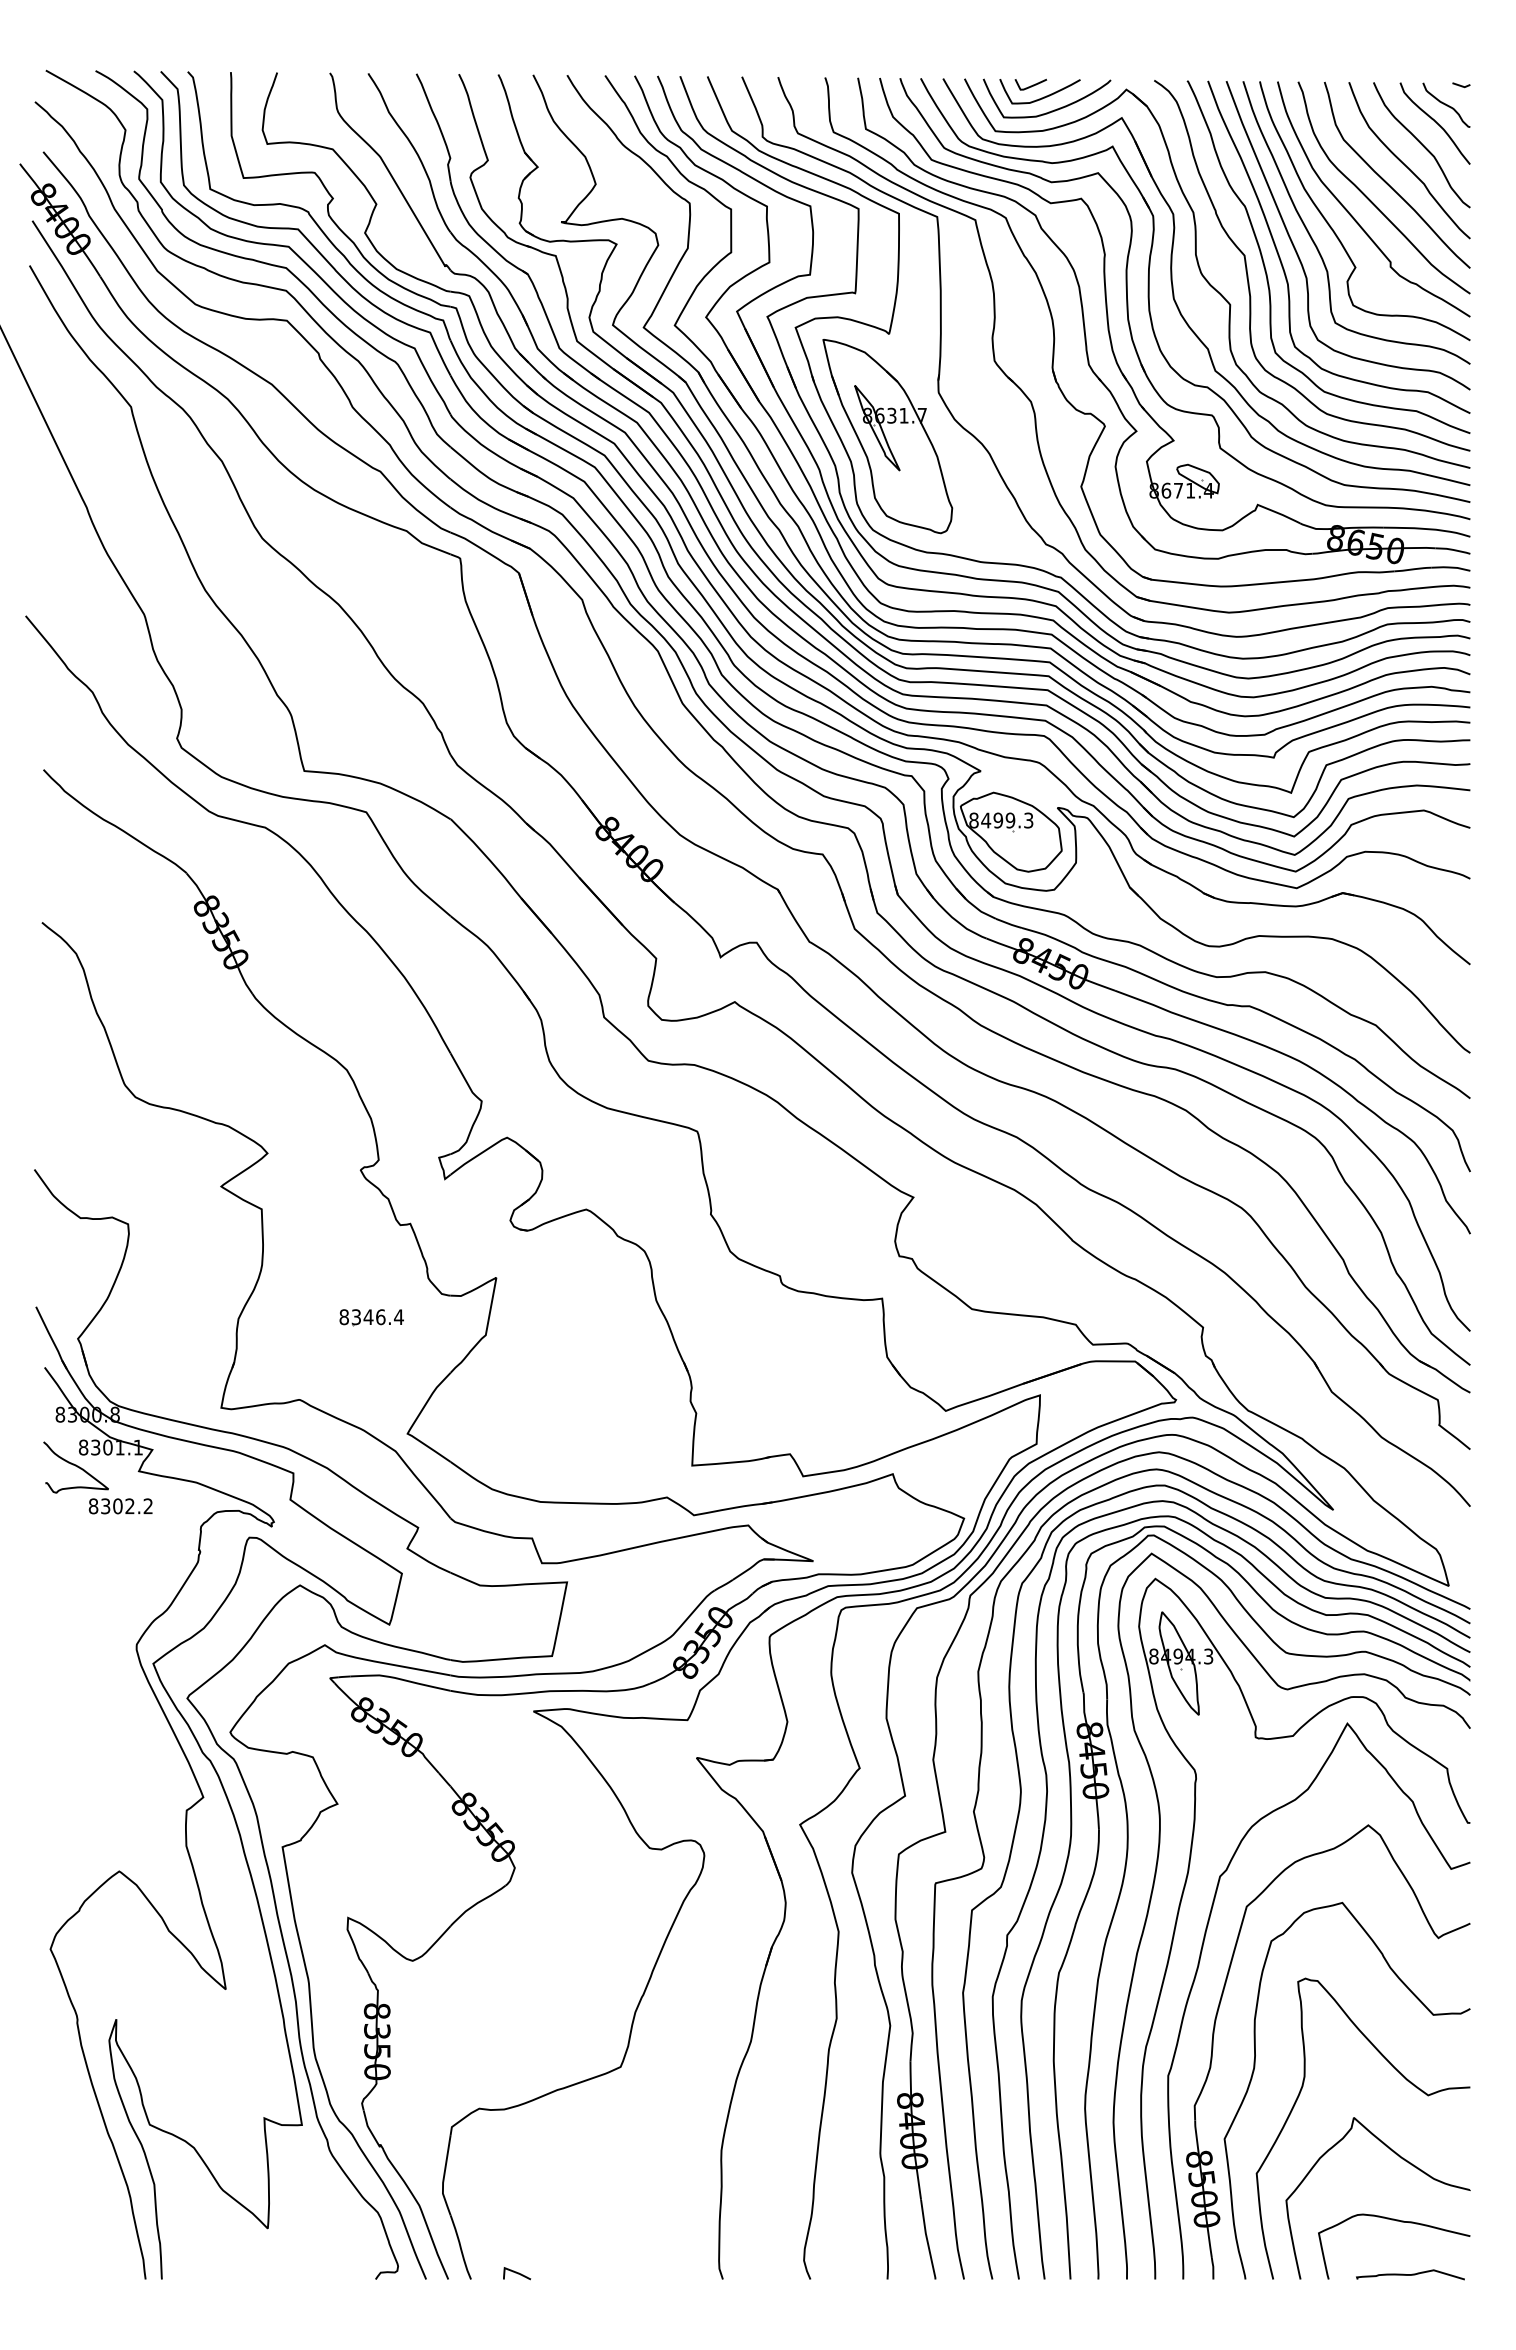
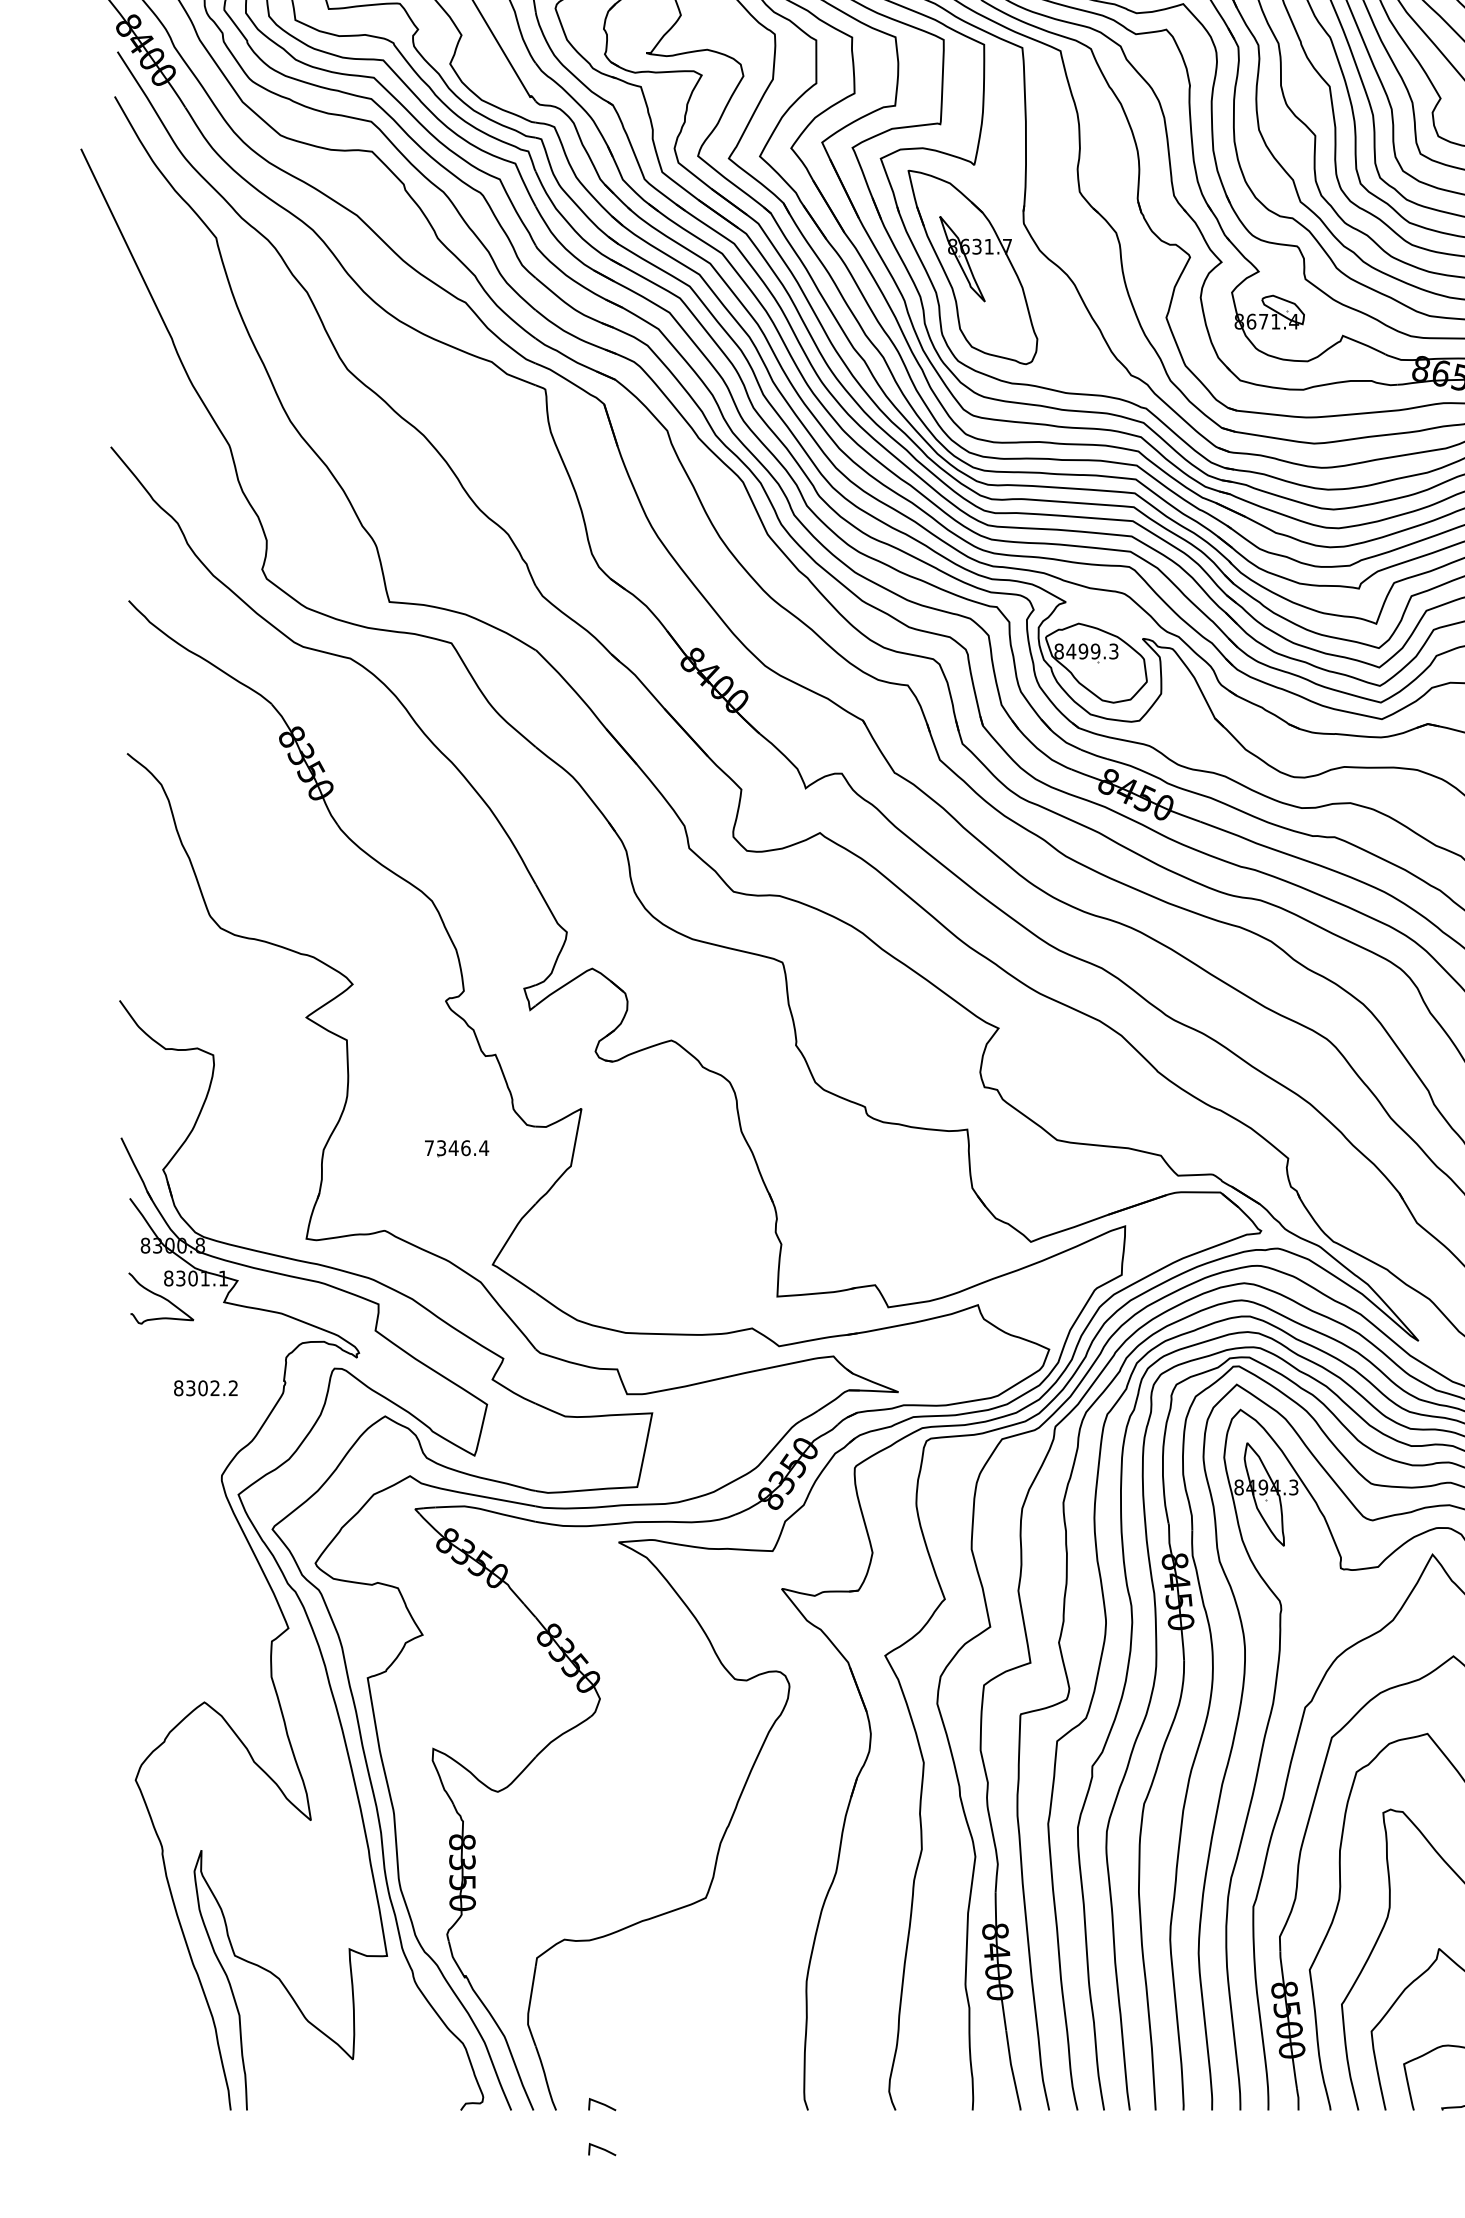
text: (343, 1317) -> (428, 1148), 8346.4 -> 7346.4
text: (120, 1506) -> (205, 1388), moved
curve: (517, 2318) -> (602, 2149), added

